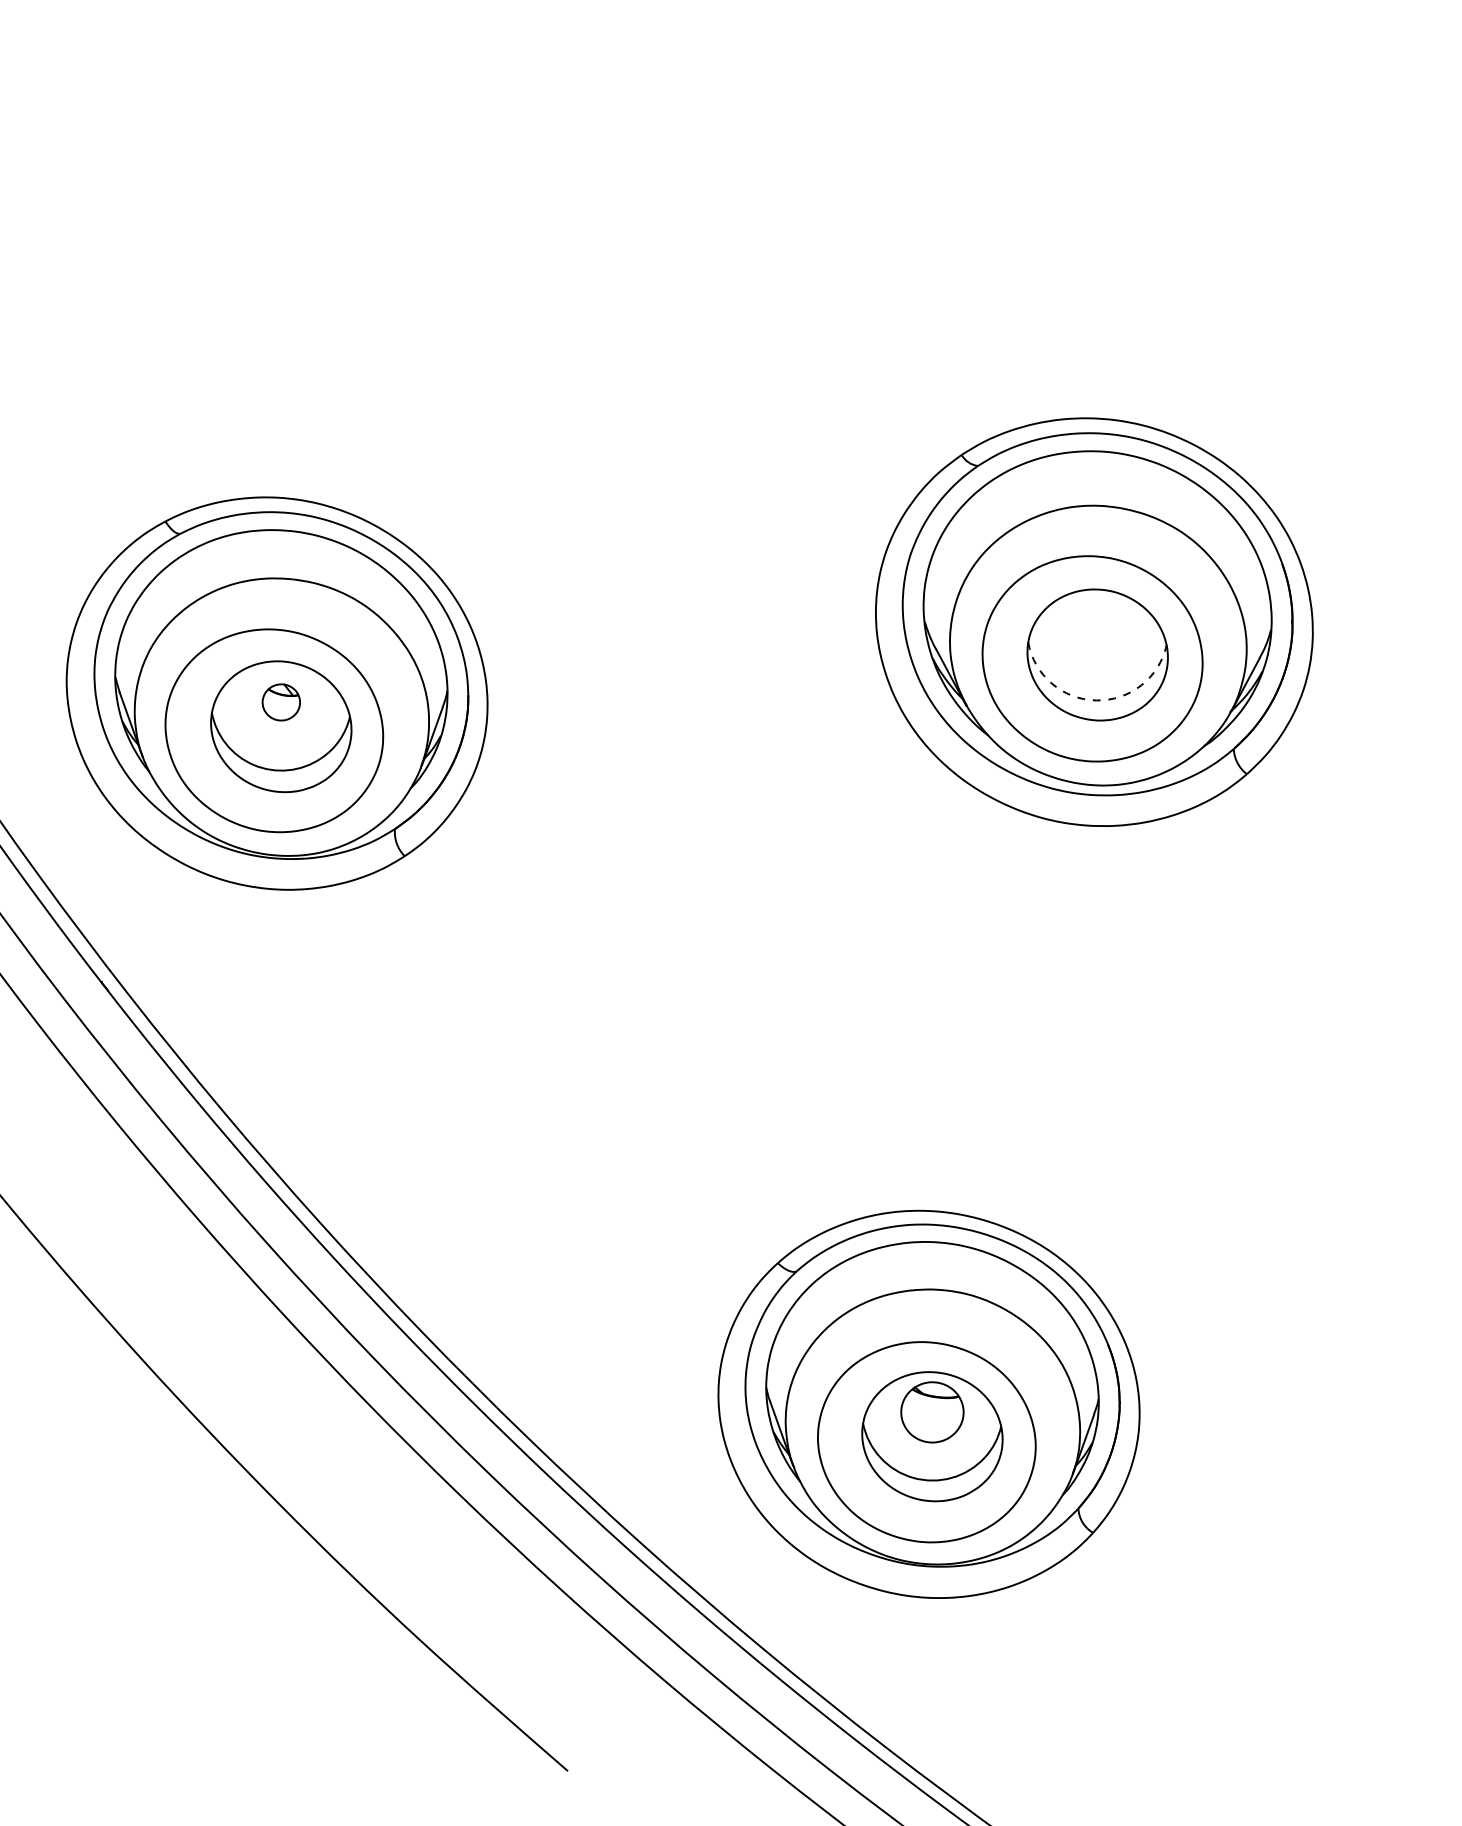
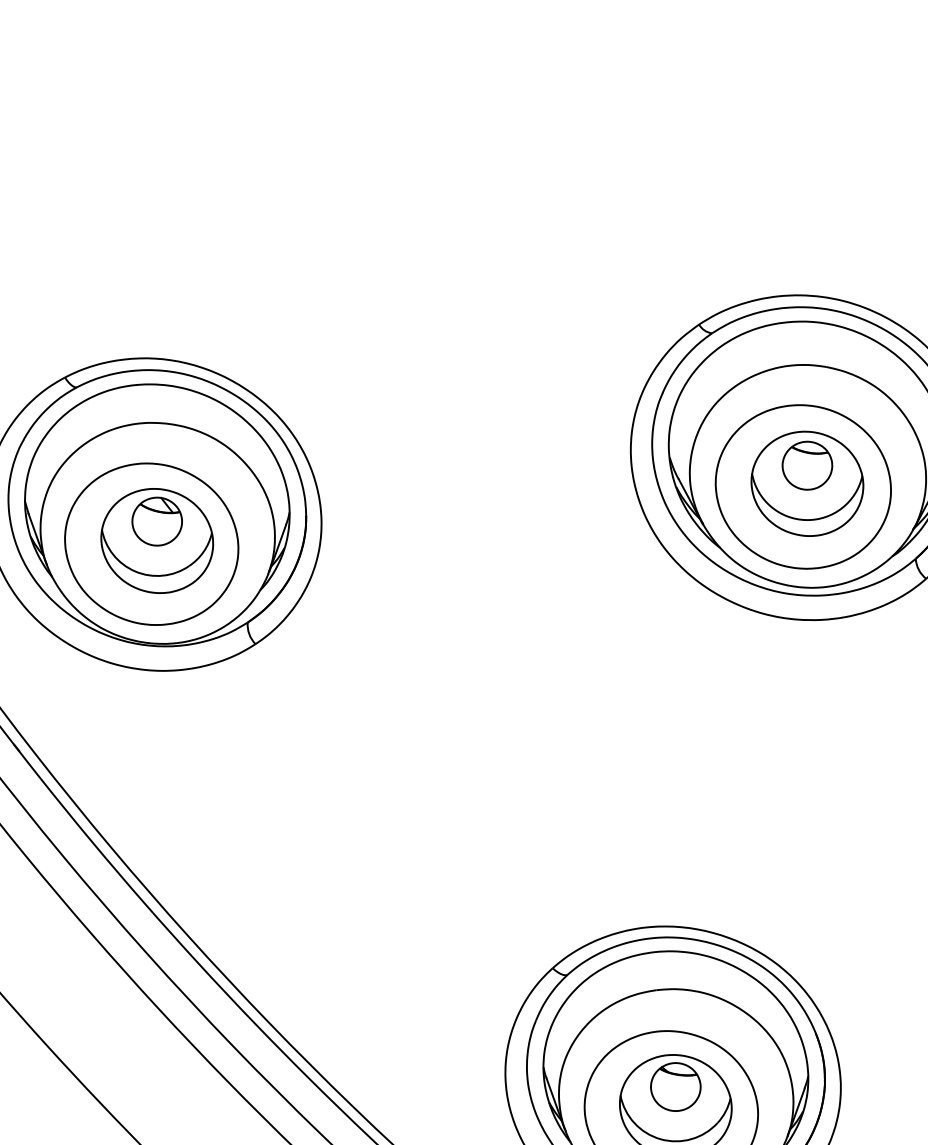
part: (1097, 632) -> (807, 465), added
arc: (1096, 700) -> (806, 520), dashed -> solid
part: (281, 702) -> (157, 521), size x1.67

